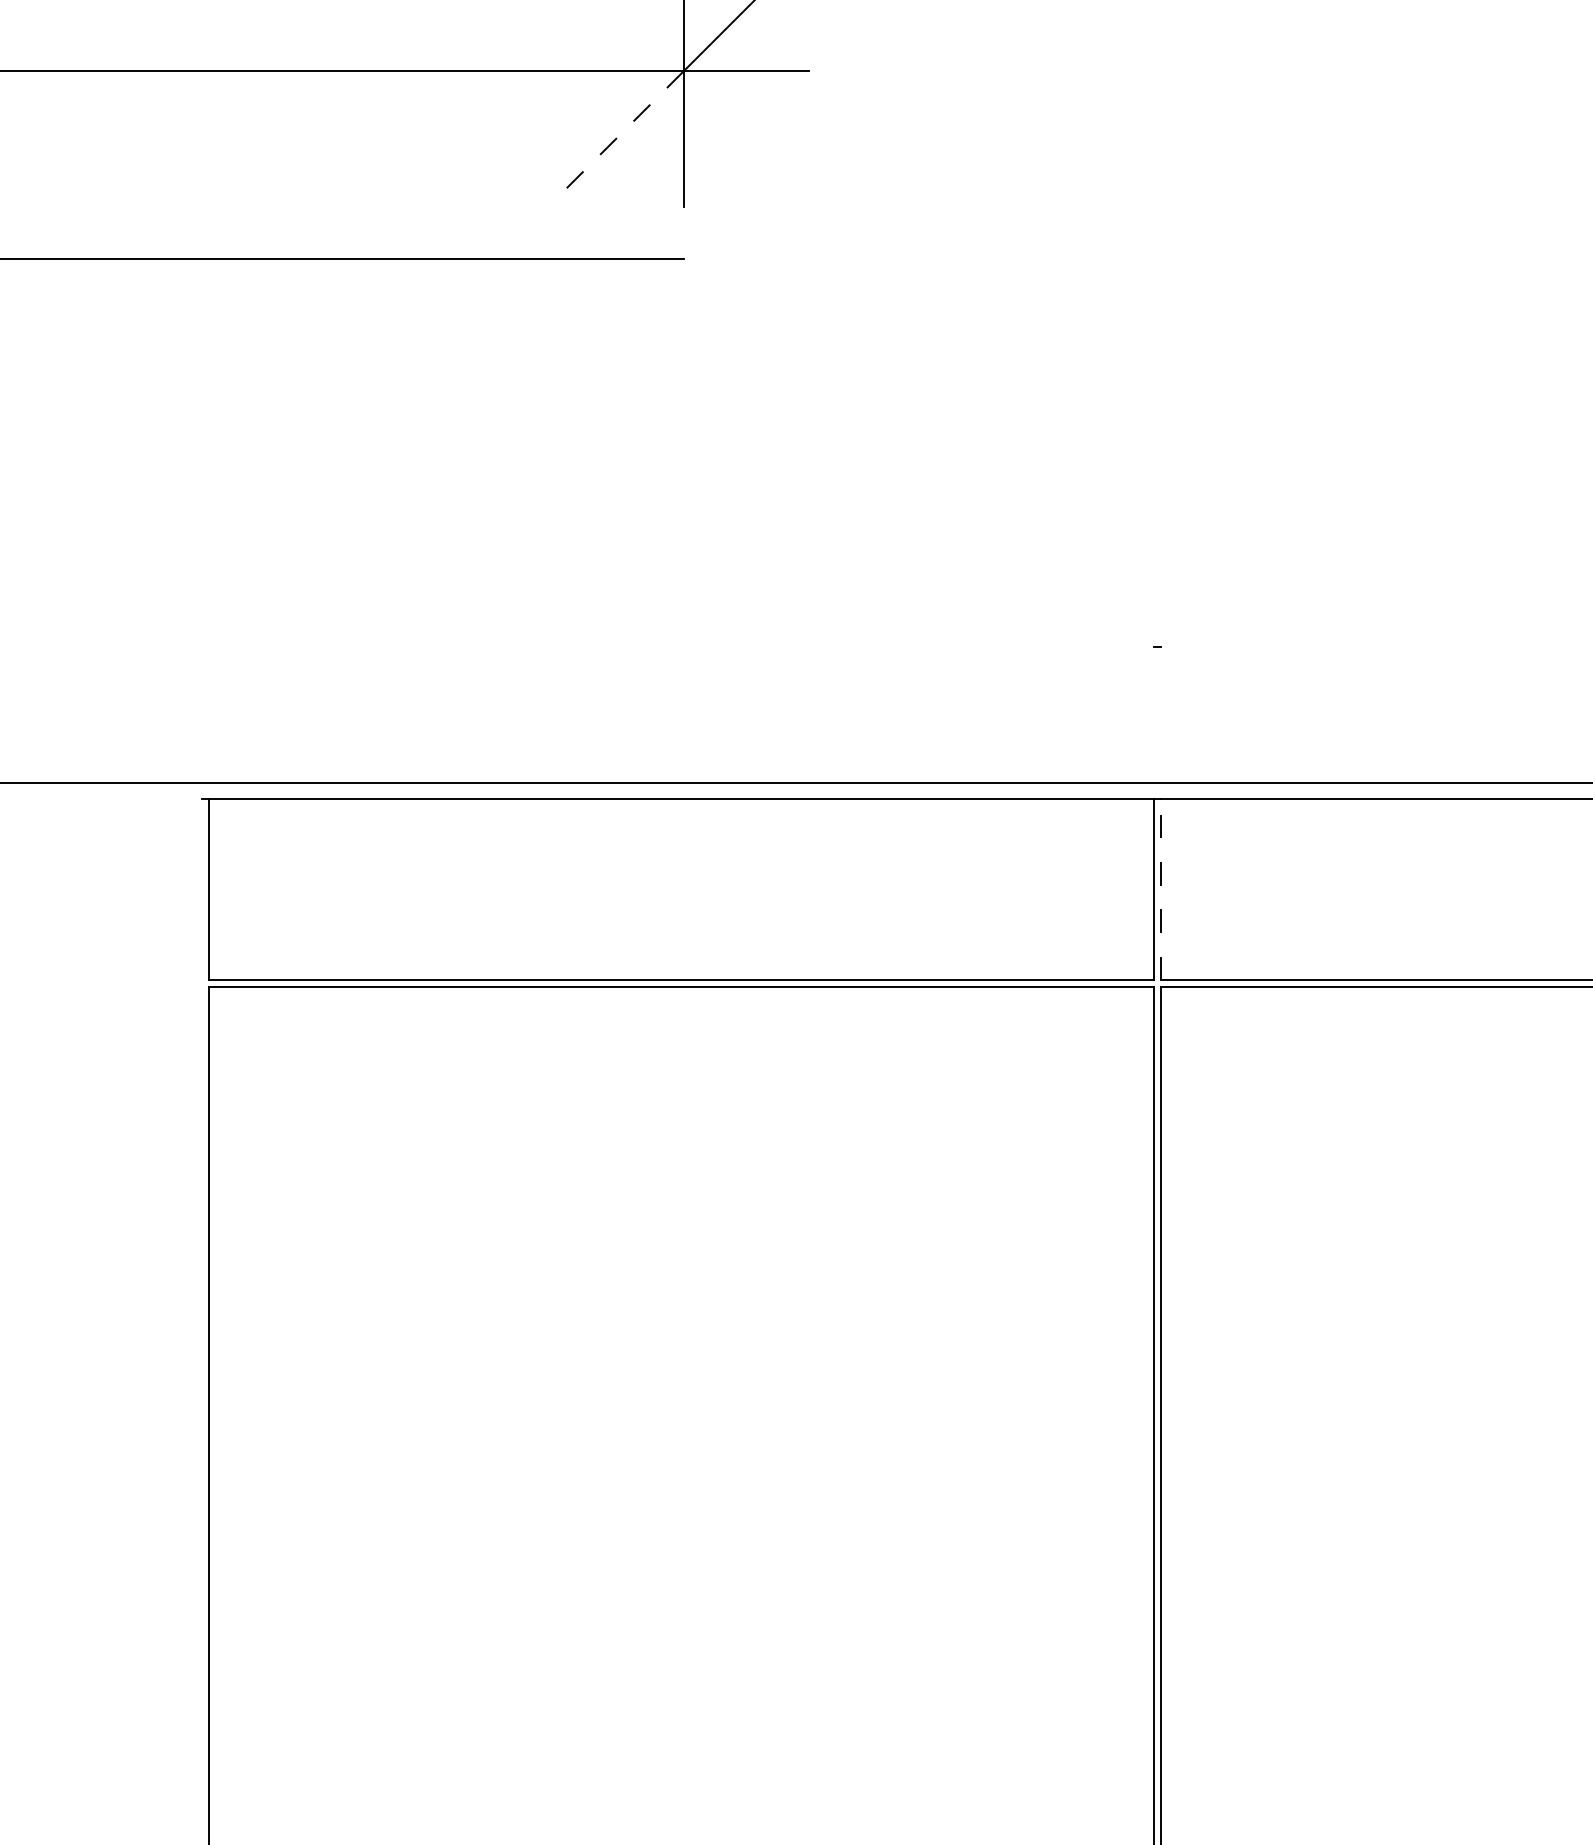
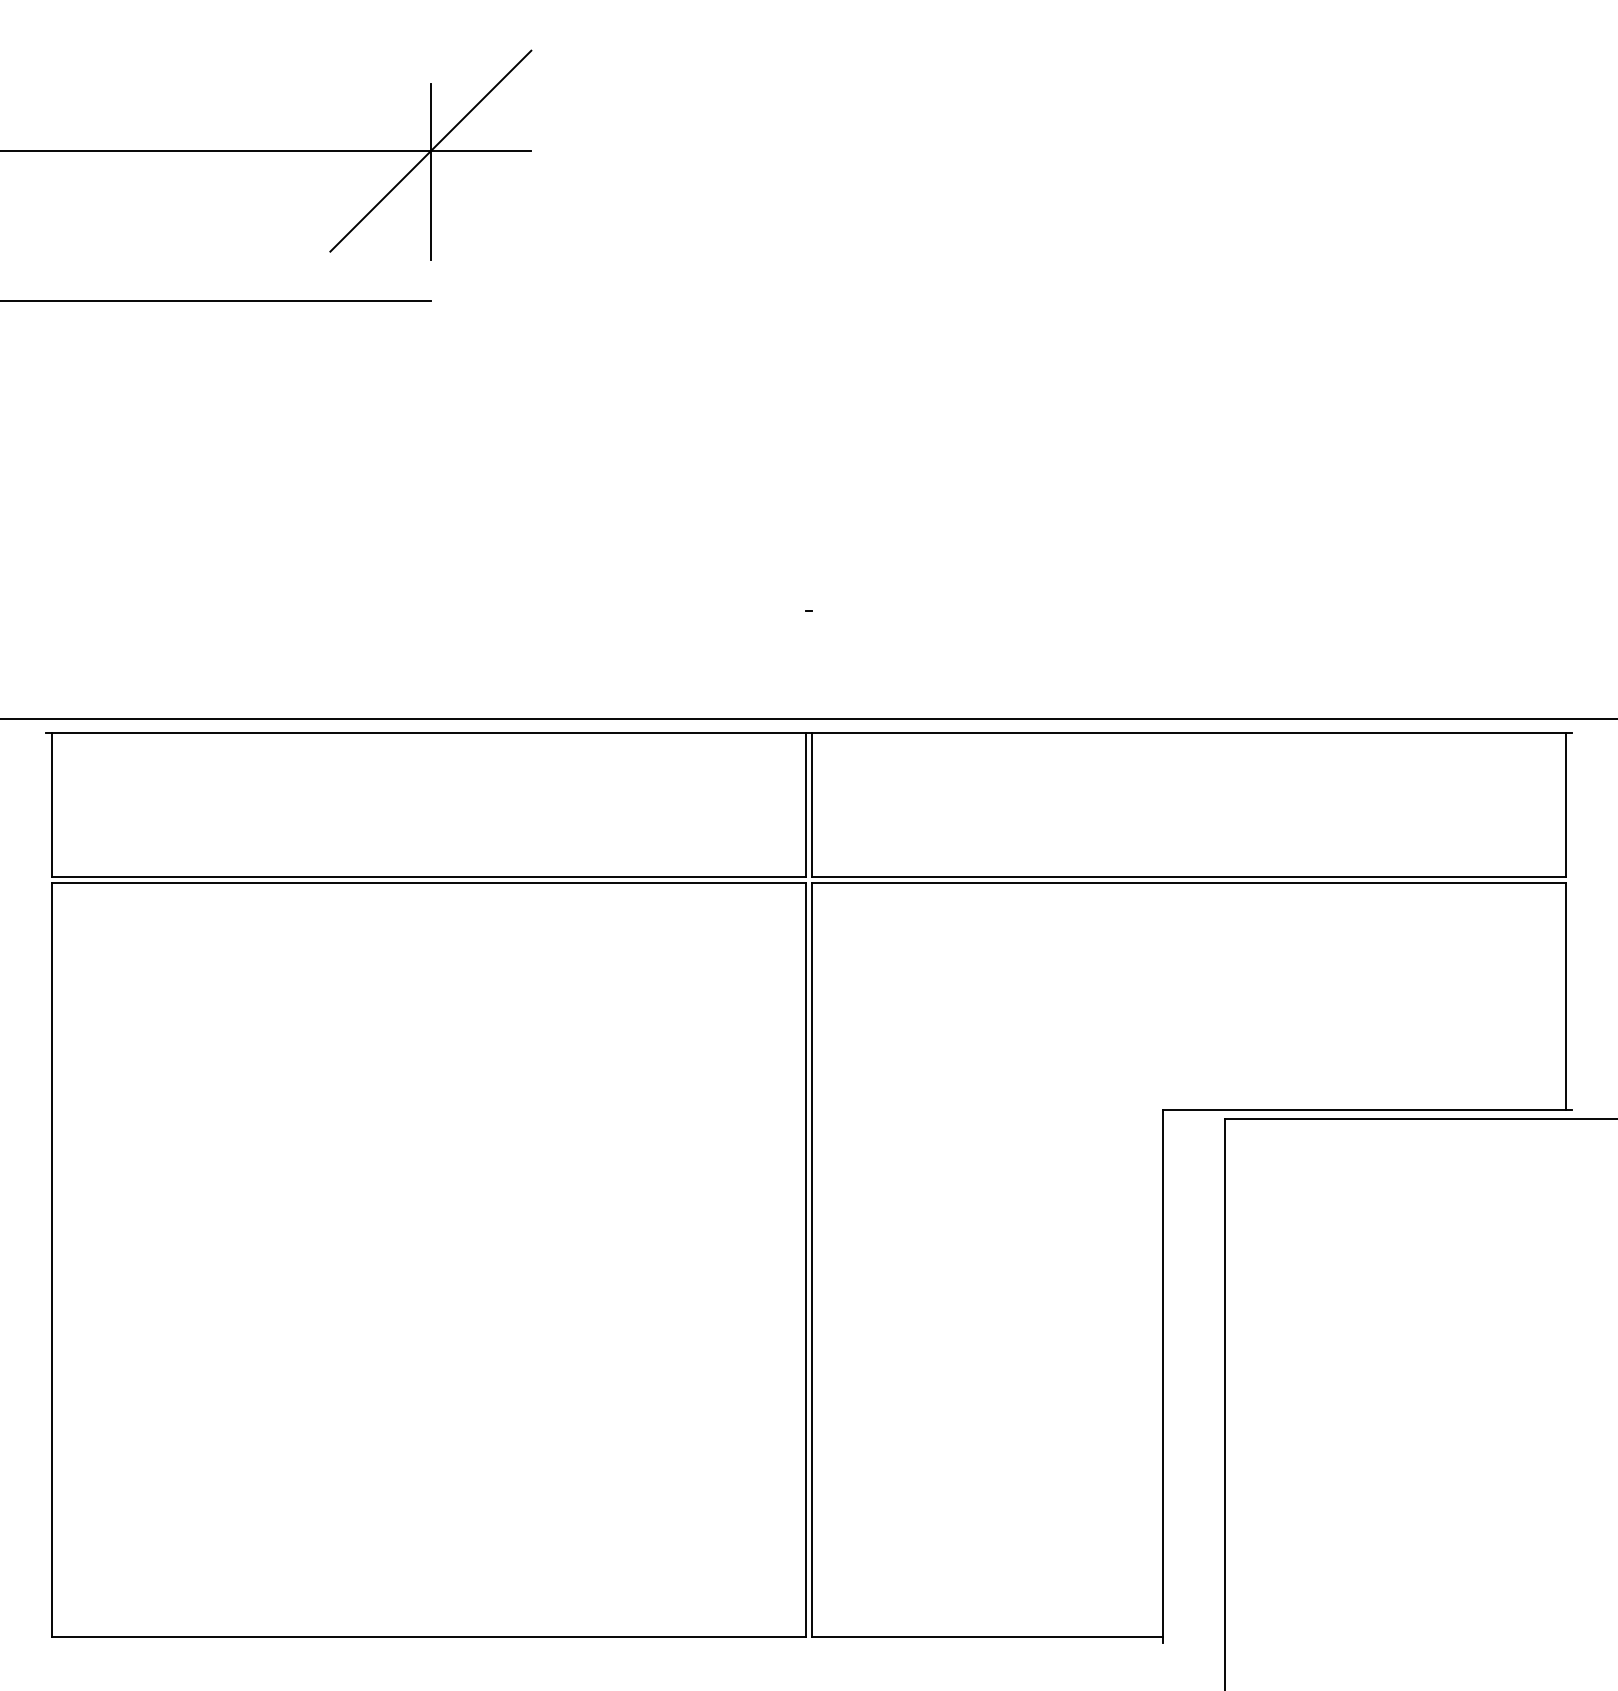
line: (620, 134) -> (380, 201), dashed -> solid
line: (1160, 889) -> (811, 804), dashed -> solid

